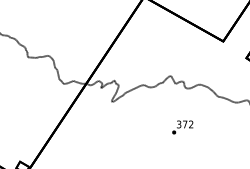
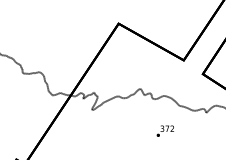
text: (181, 126) -> (164, 130), moved

